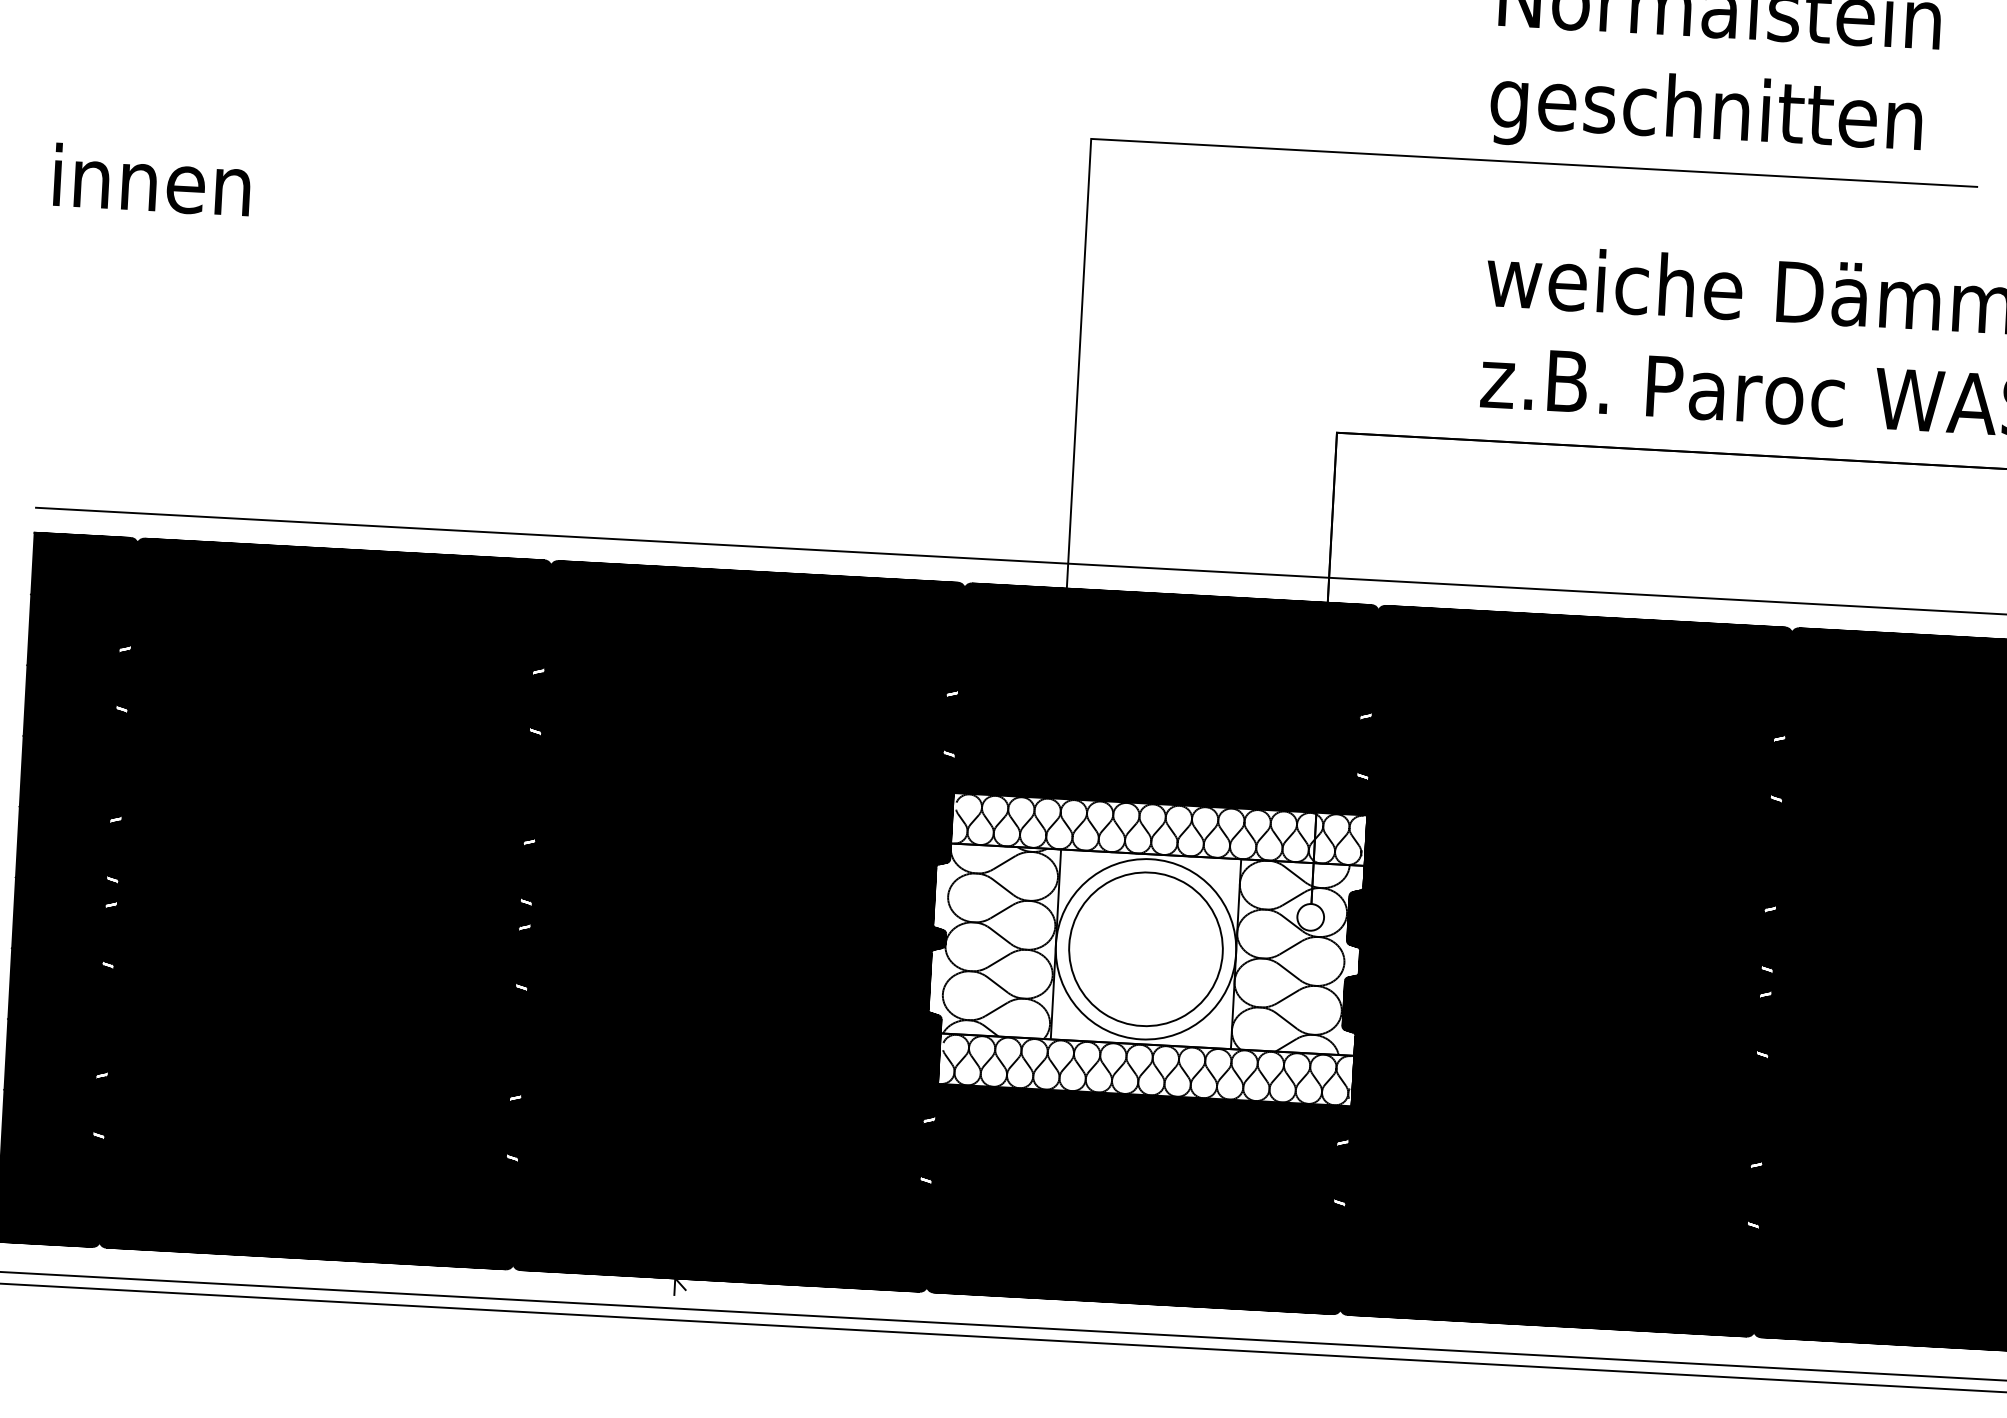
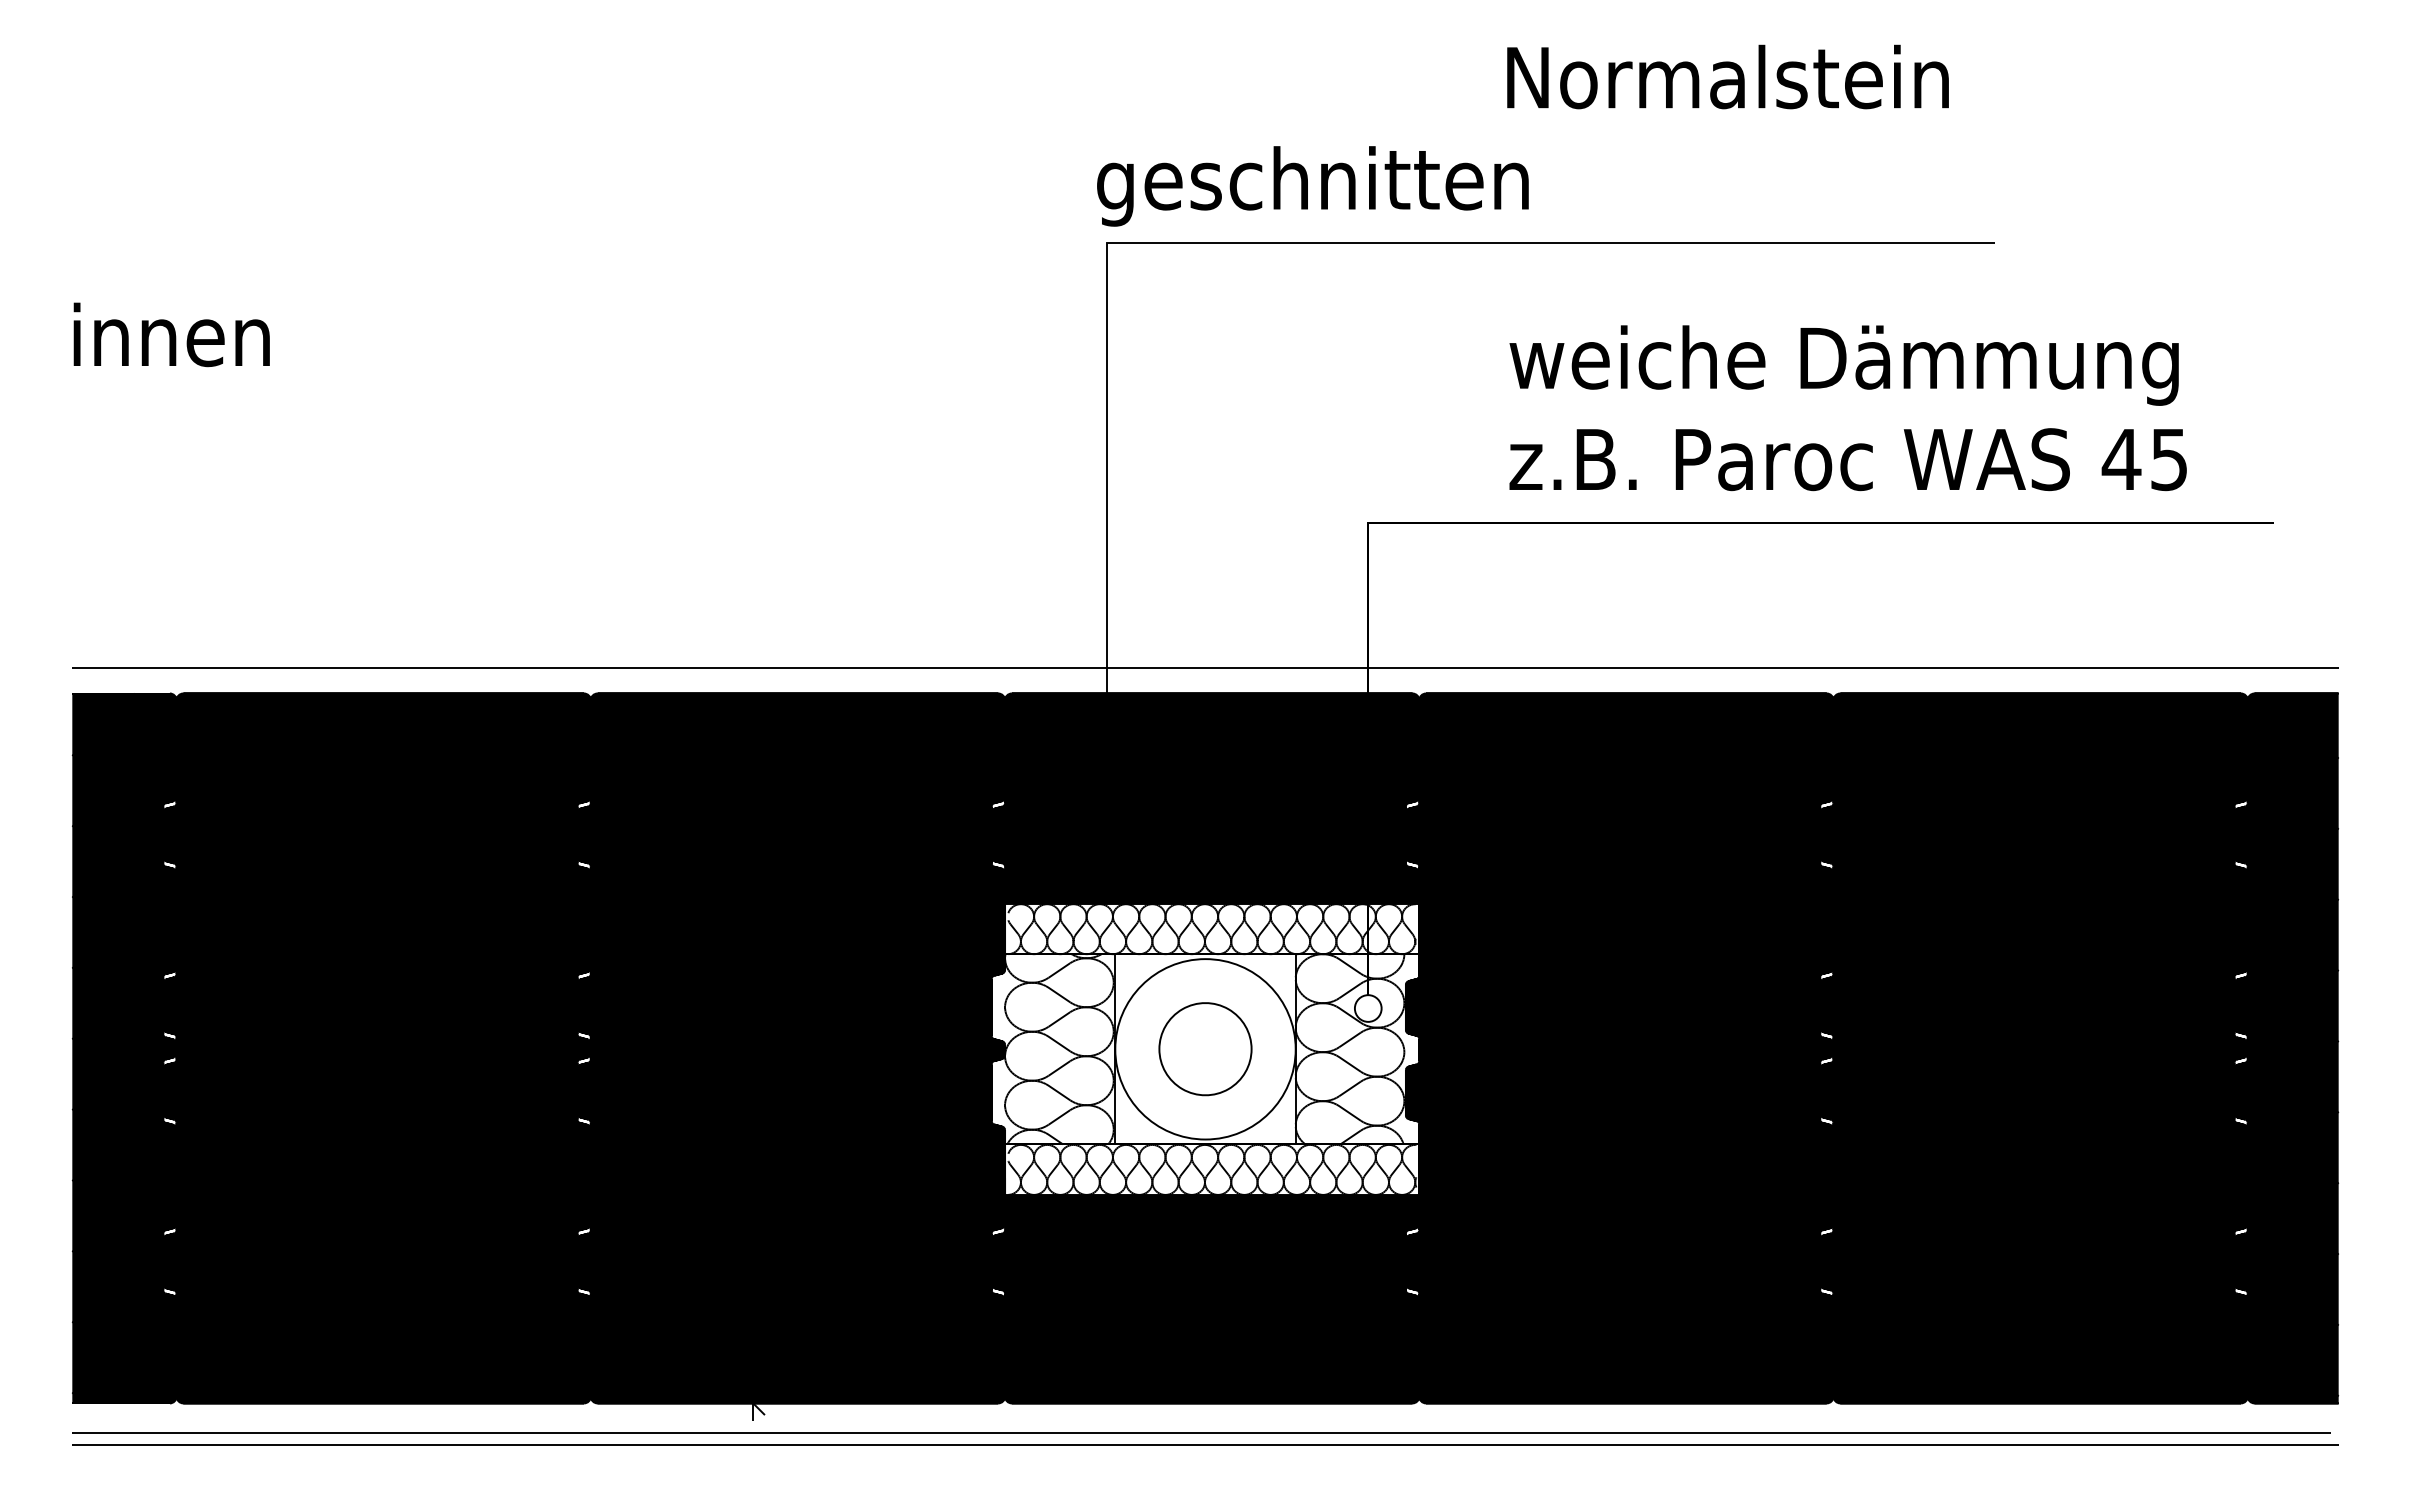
text: (1705, 115) -> (1312, 186), moved
part: (1146, 948) -> (1205, 1048), size x0.6

